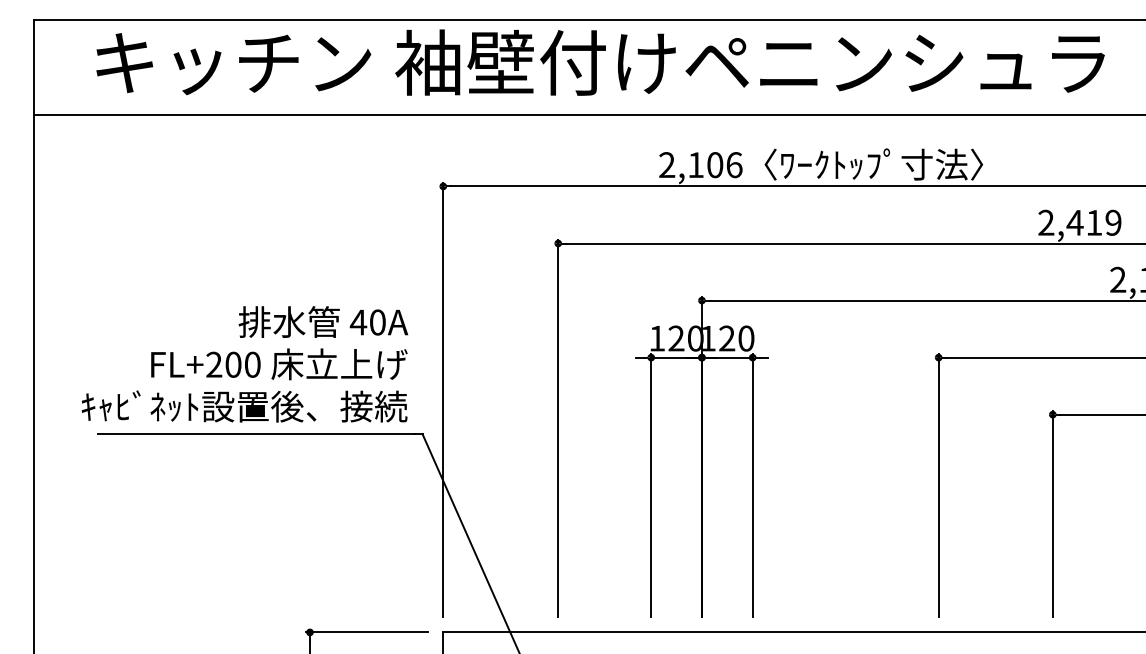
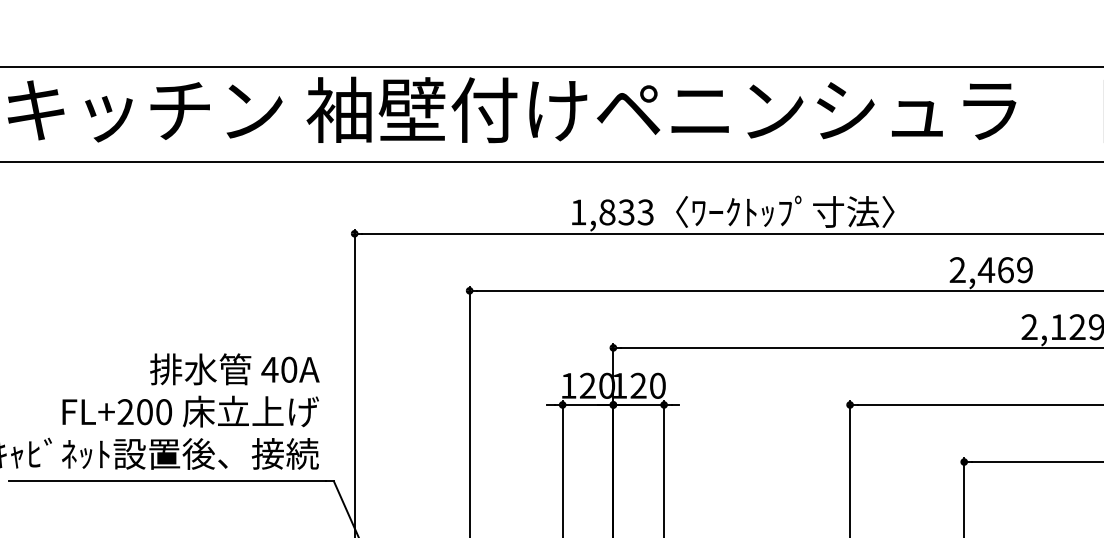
text: (700, 165) -> (611, 212), 2,106 -> 1,833
text: (1094, 222) -> (1005, 269), 2,419 -> 2,469

